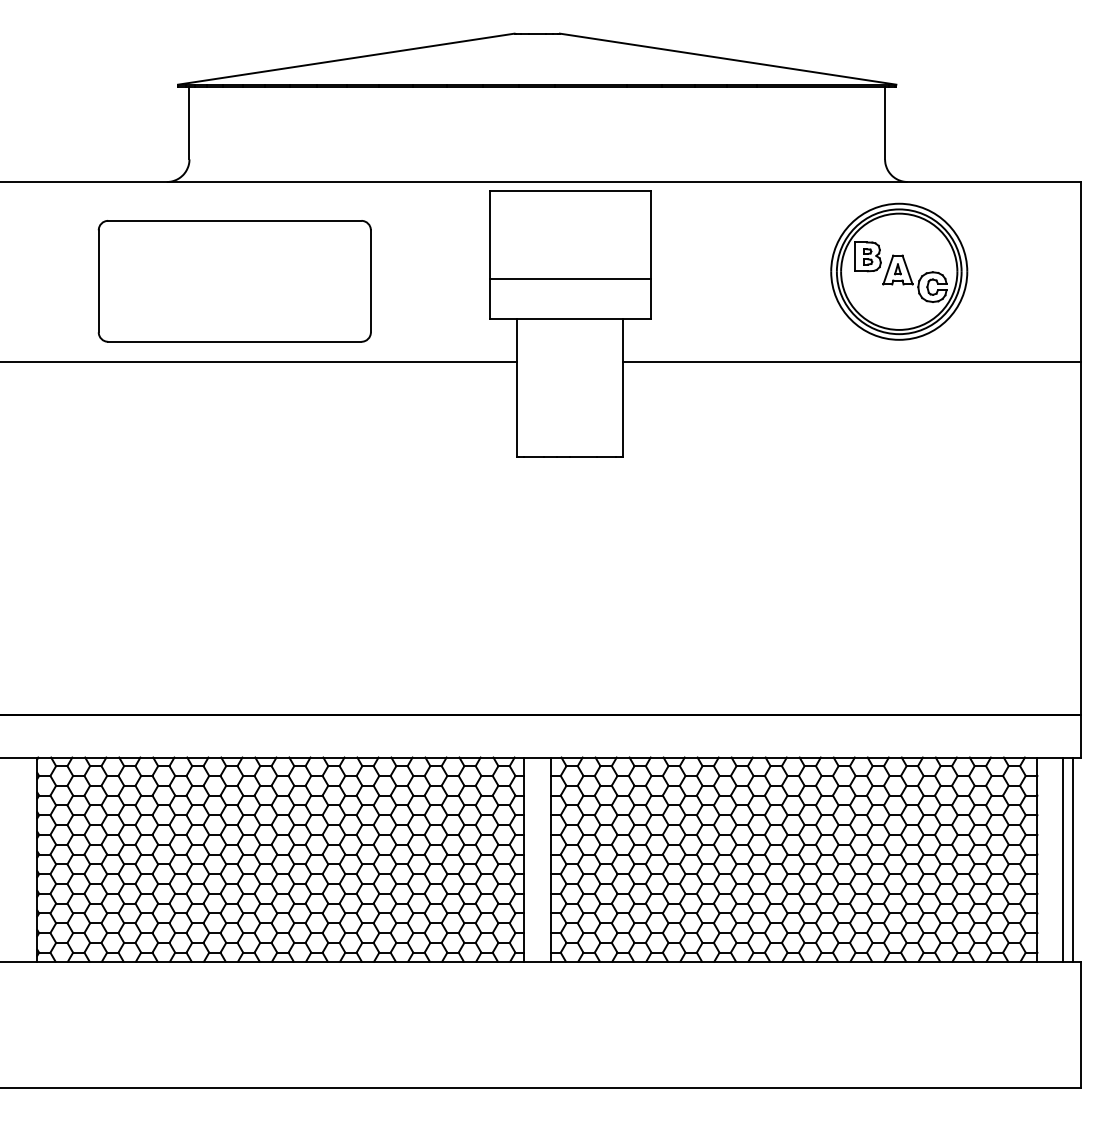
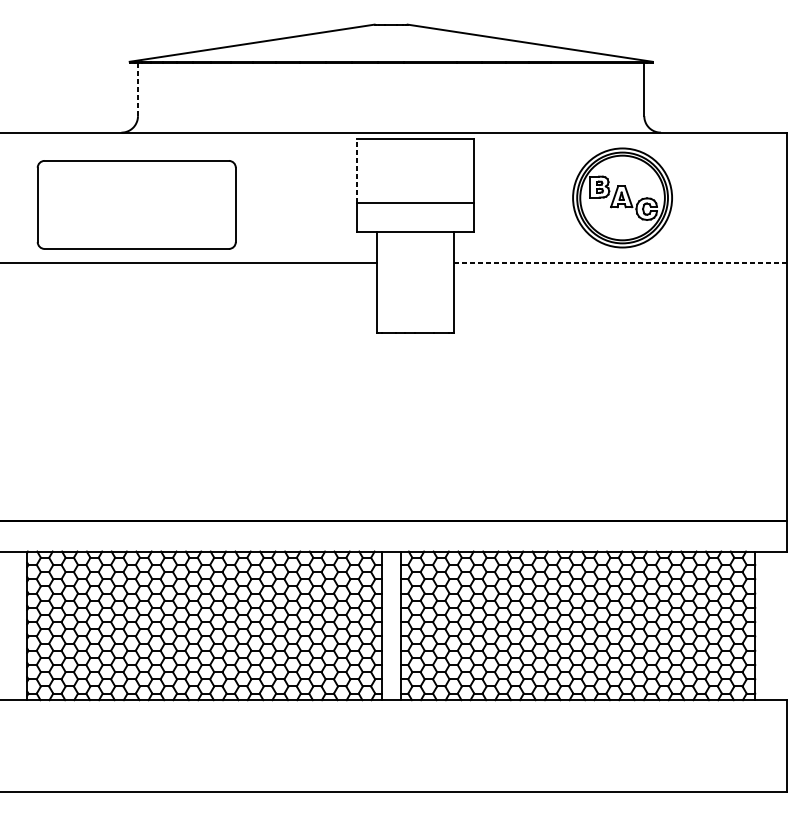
line: (189, 123) -> (137, 90), solid -> dashed
line: (490, 234) -> (357, 170), solid -> dashed
part: (899, 271) -> (622, 197), moved
part: (234, 281) -> (136, 205), moved
line: (851, 361) -> (619, 263), solid -> dashed
line: (1062, 859) -> (773, 625), removed
line: (1073, 859) -> (781, 625), removed

